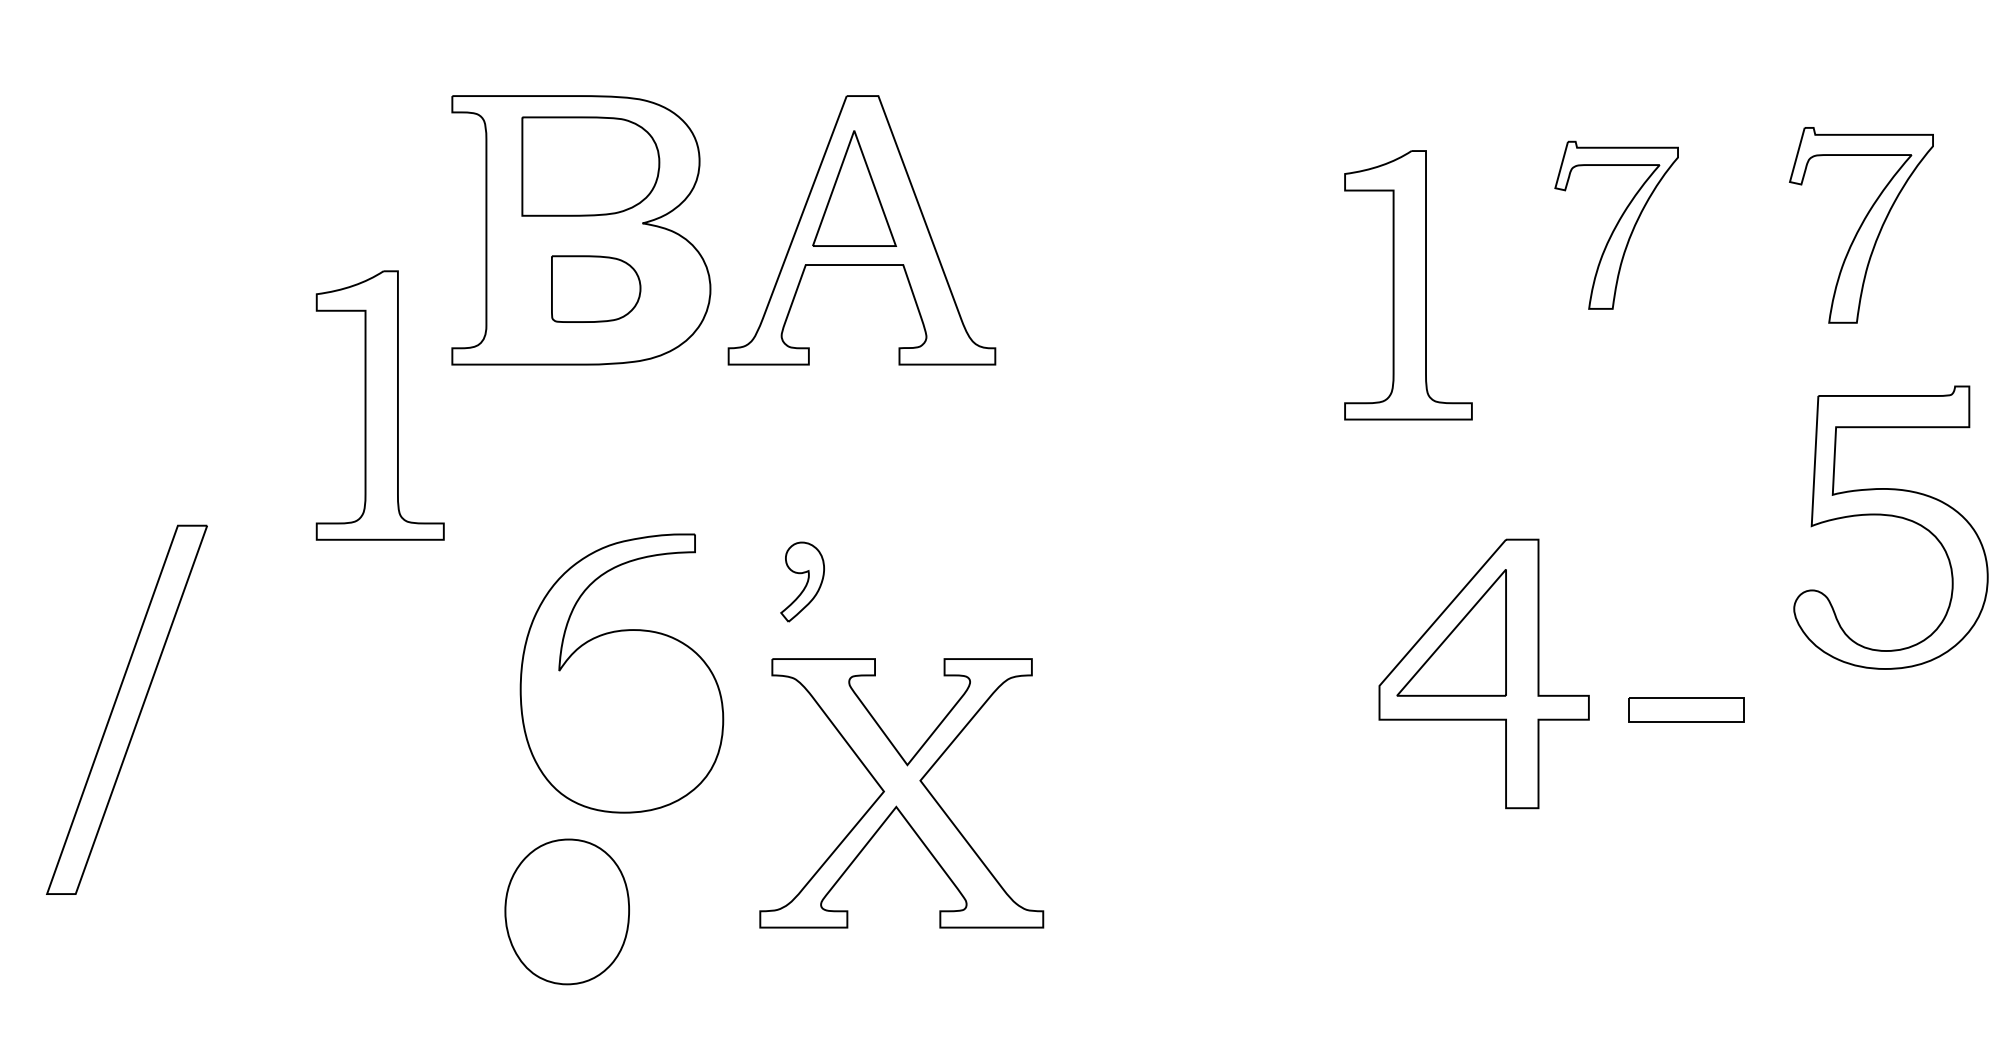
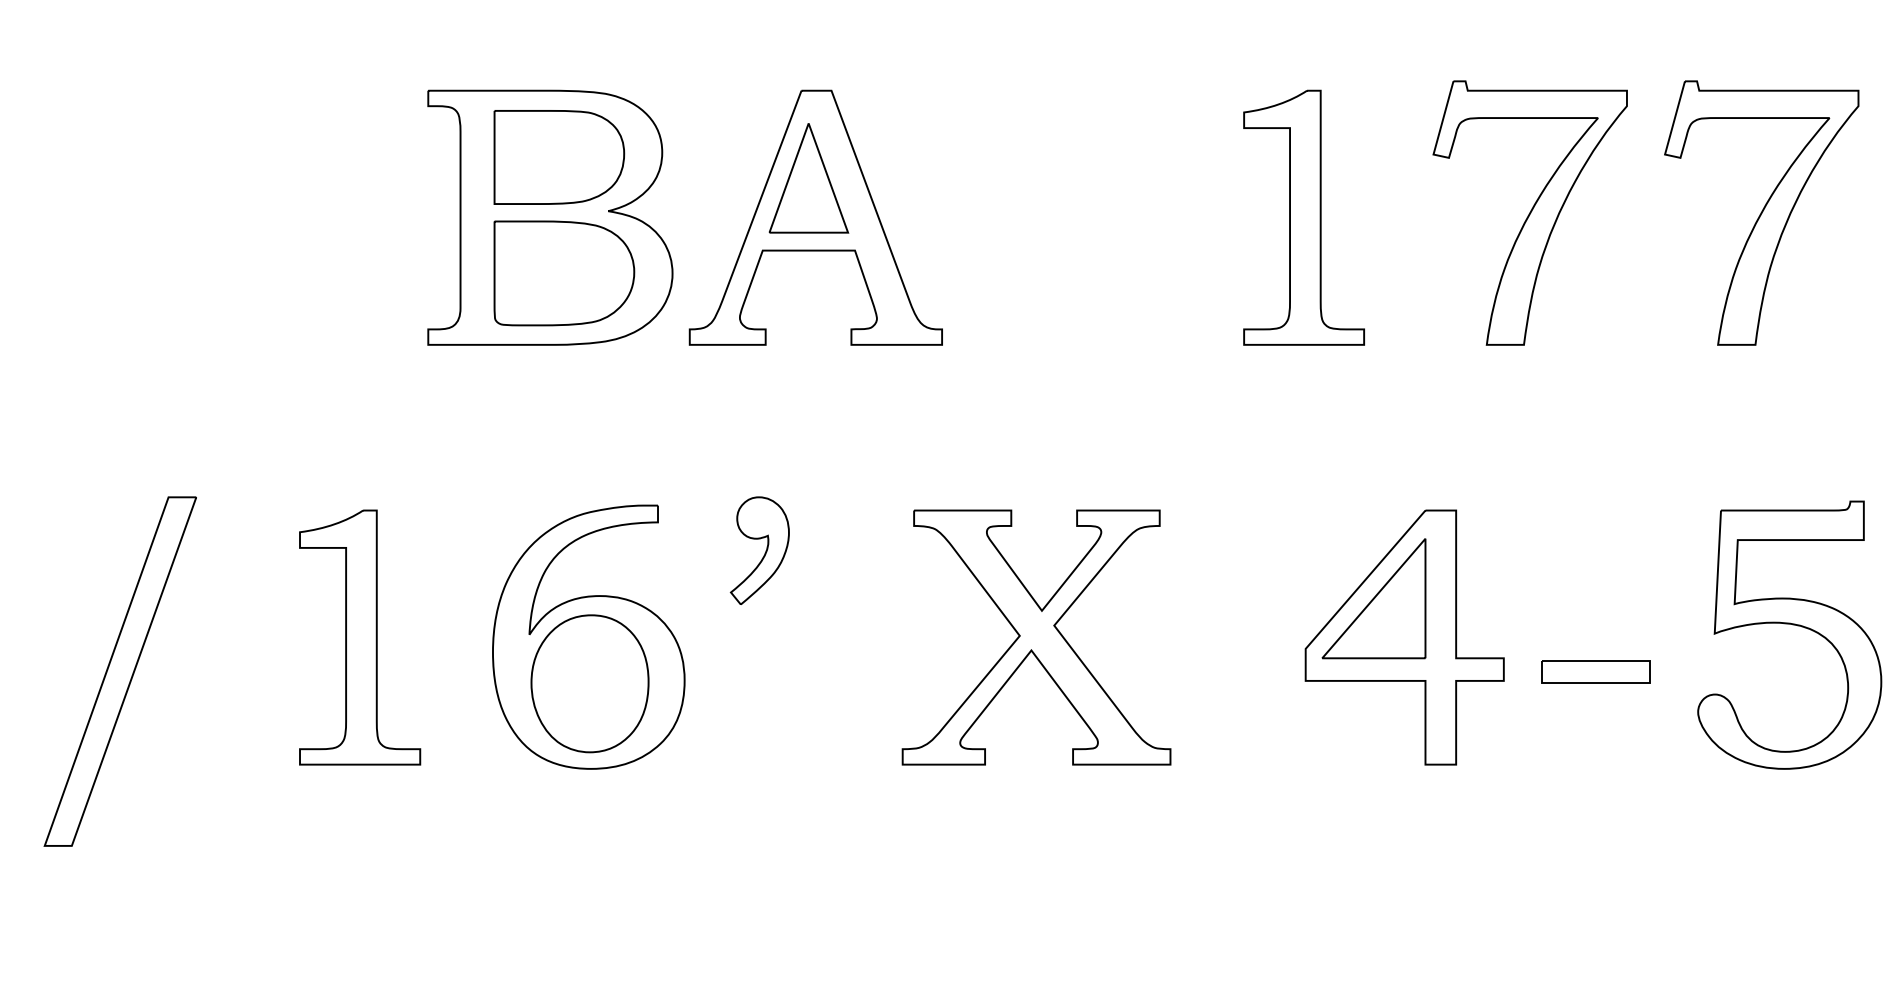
part: (1615, 224) -> (1529, 212), size x1.67
part: (1861, 224) -> (1761, 212), size x1.43
part: (1407, 284) -> (1303, 217), moved
part: (596, 289) -> (564, 273), size x1.67
part: (380, 405) -> (360, 637), moved
part: (1893, 517) -> (1792, 625), moved
part: (802, 581) -> (759, 550), size x1.43
part: (901, 793) -> (1036, 637), moved
part: (566, 911) -> (589, 683), moved

